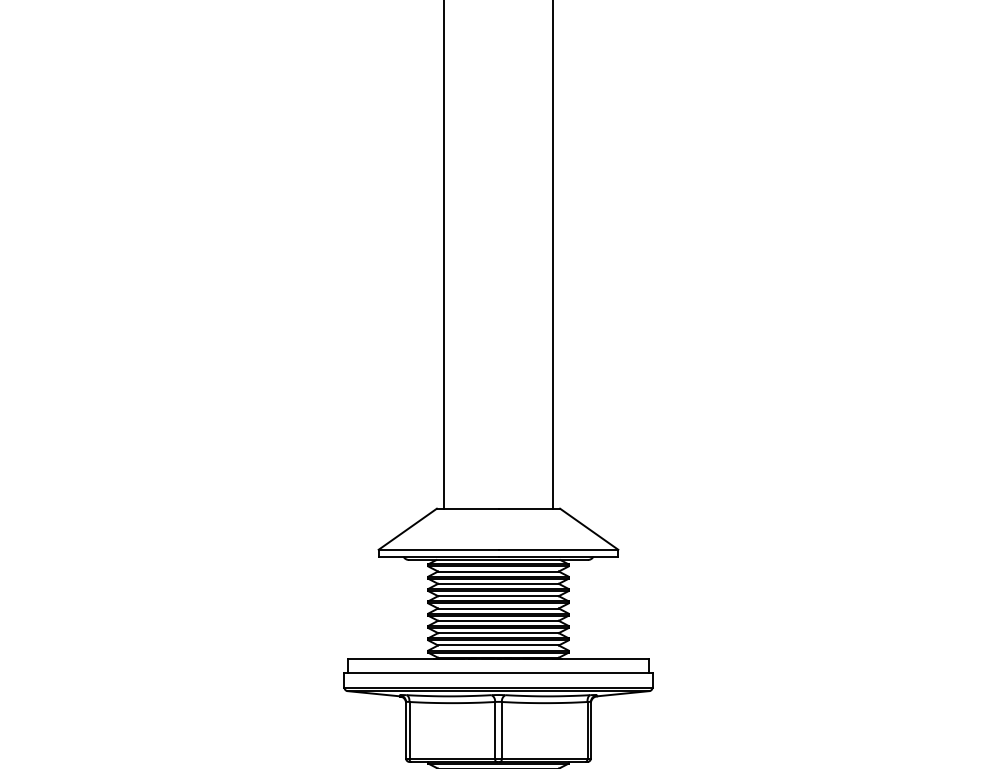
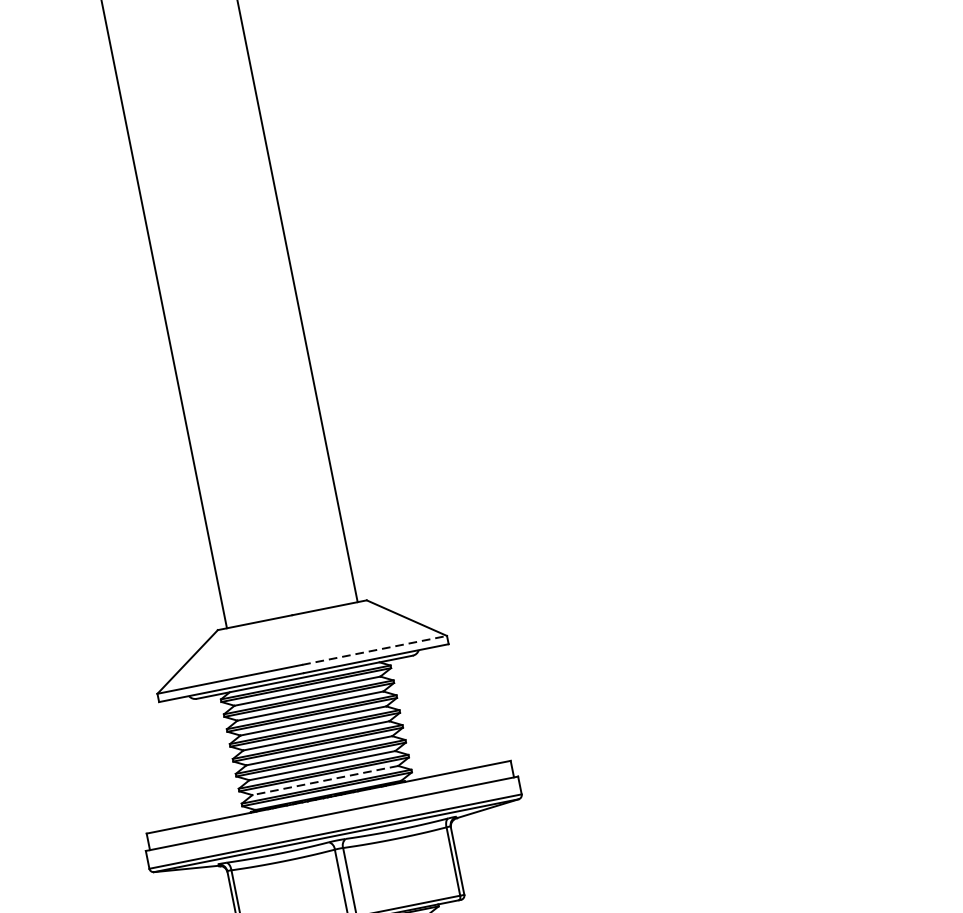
line: (558, 549) -> (374, 650), solid -> dashed
line: (497, 645) -> (324, 780), solid -> dashed

